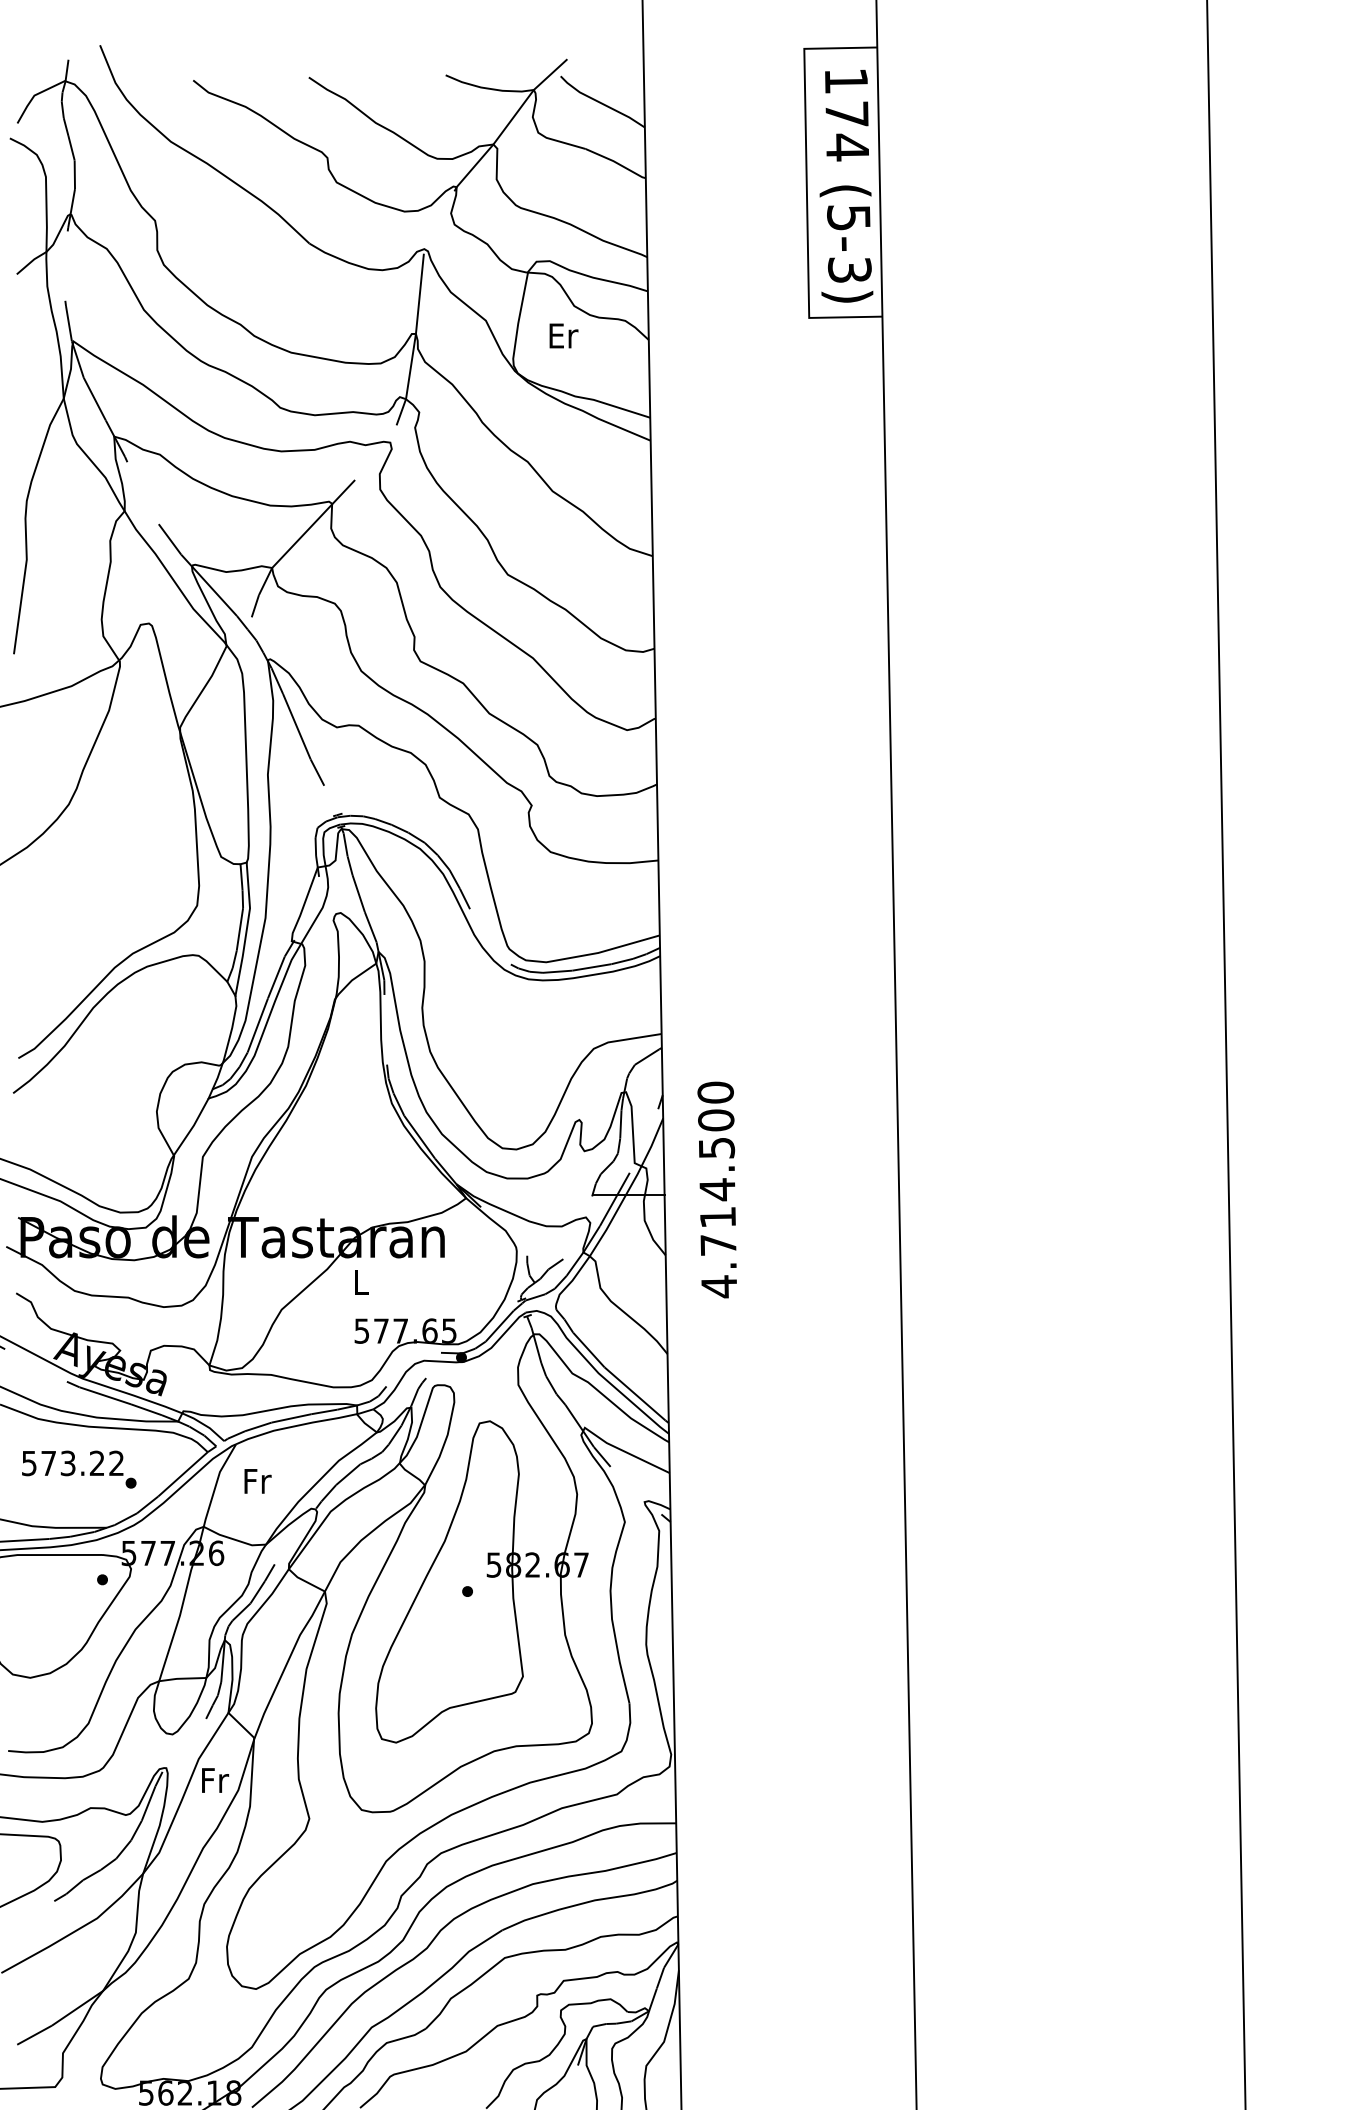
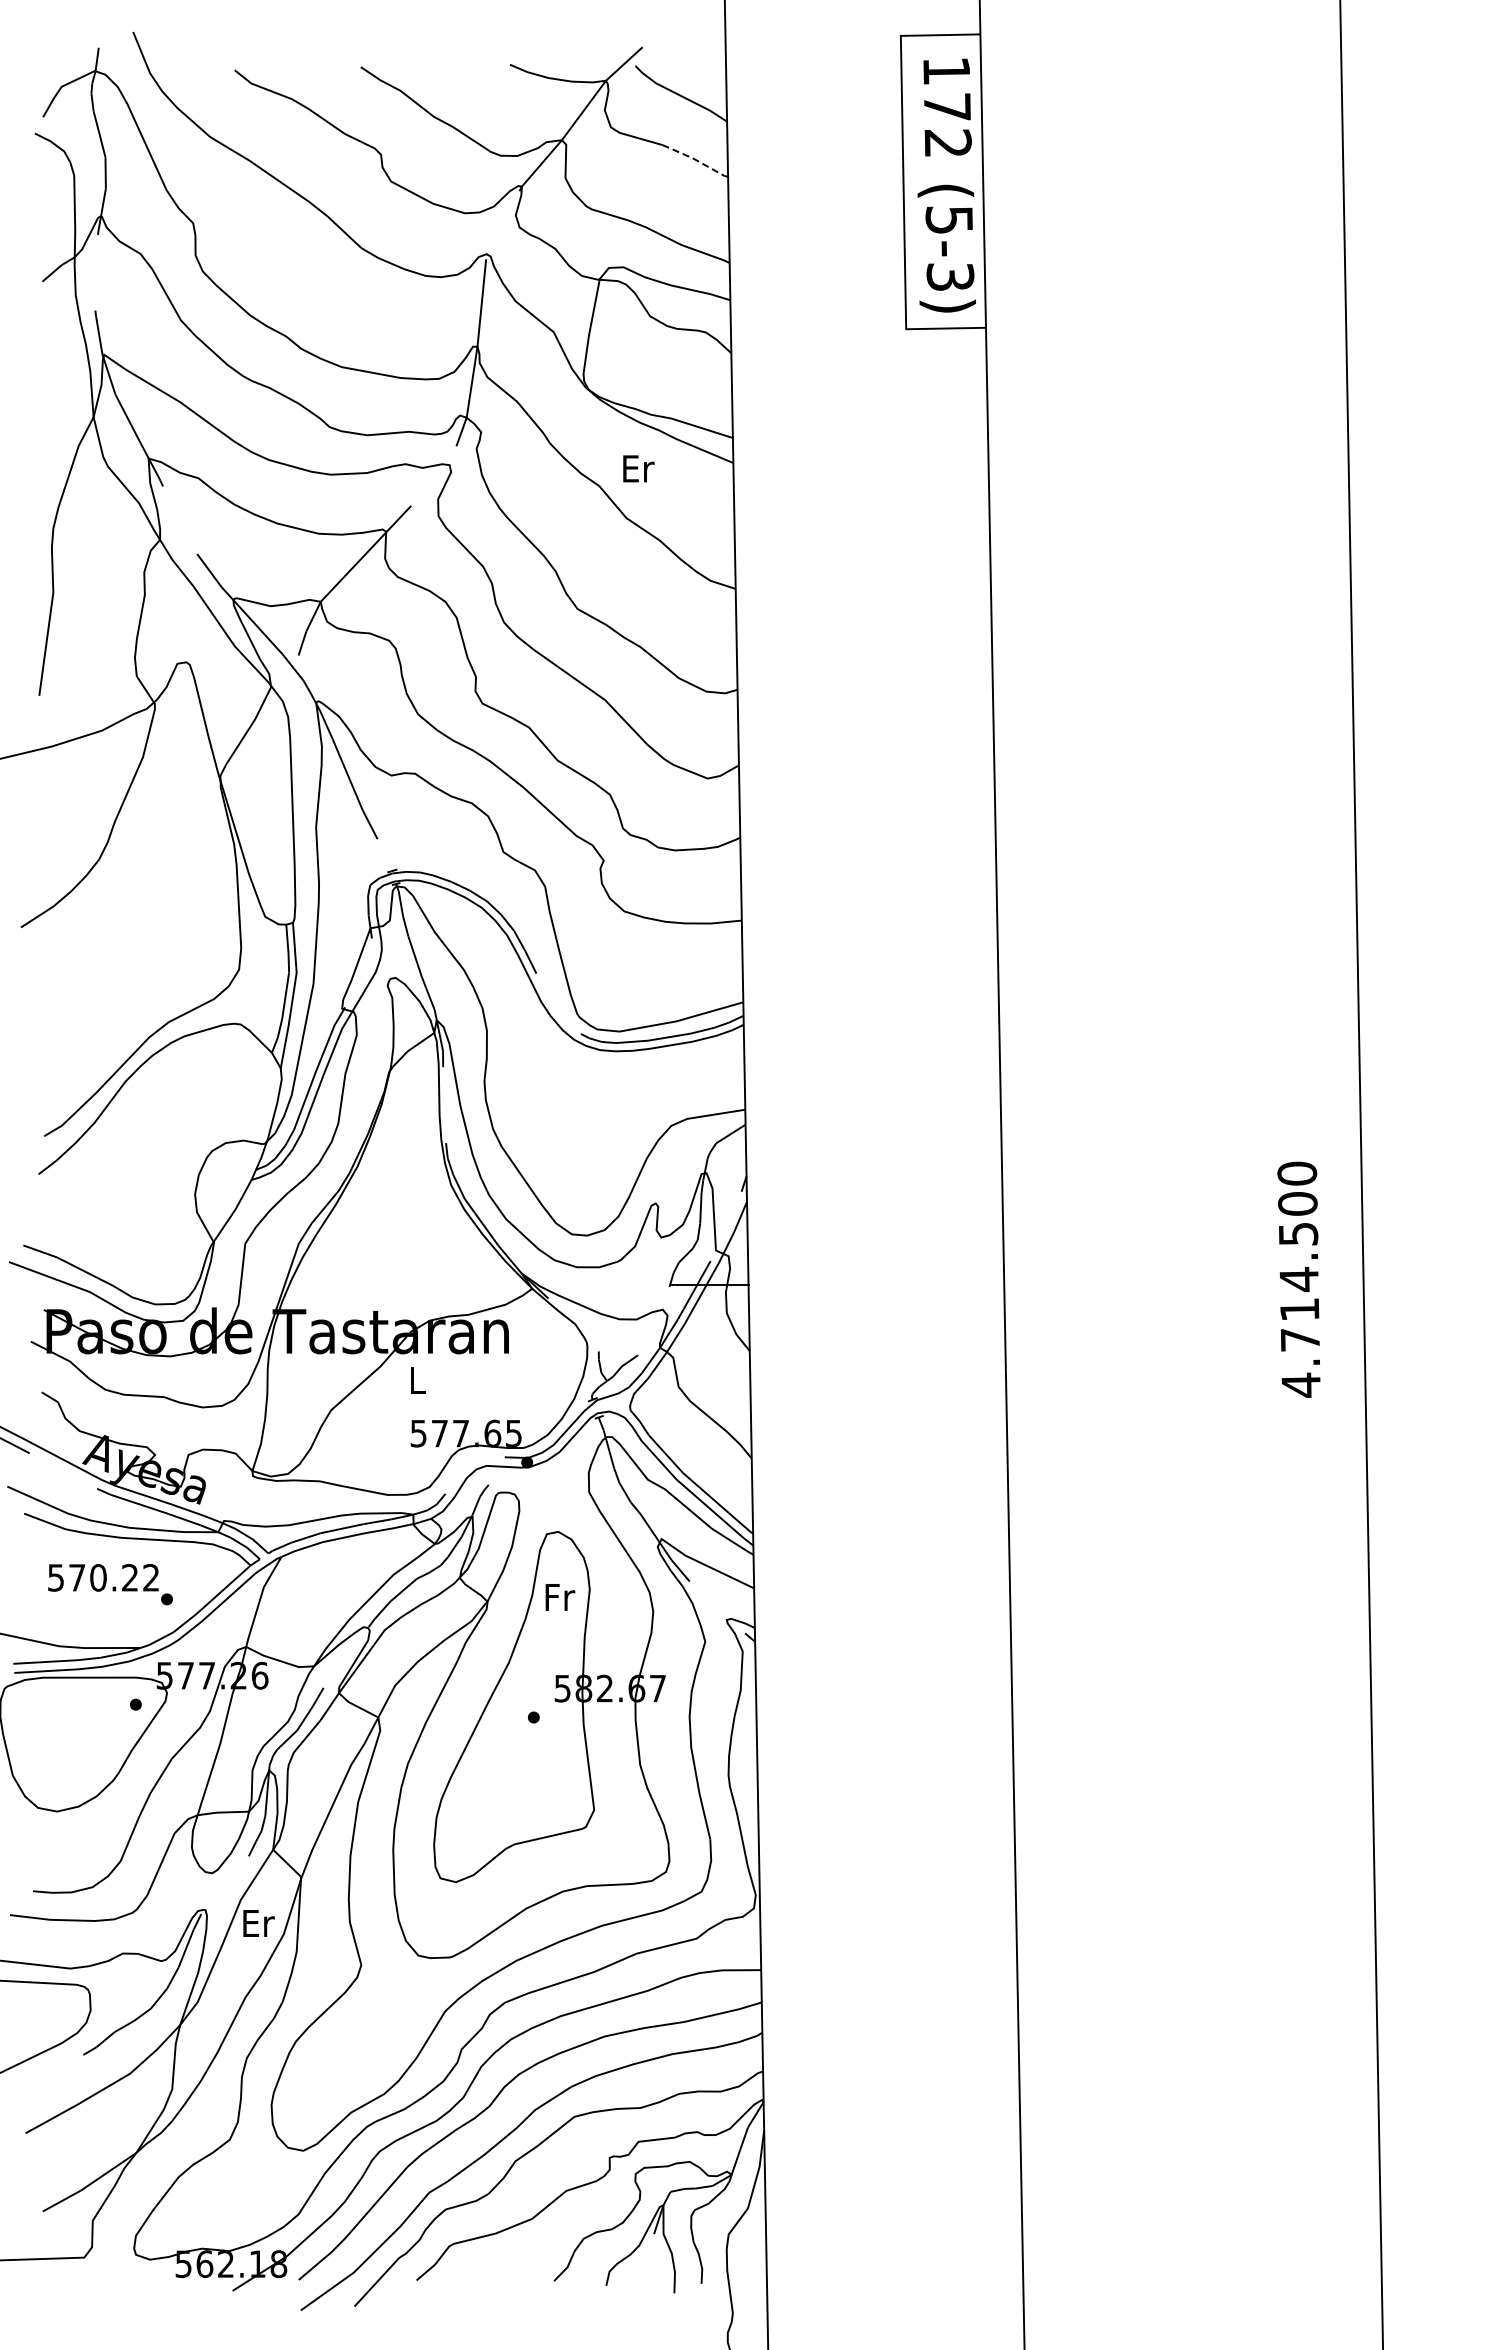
text: (847, 147) -> (947, 143), 174 -> 172
line: (616, 163) -> (696, 160), solid -> dashed
text: (563, 335) -> (638, 468), moved
text: (716, 1189) -> (1298, 1279), moved
text: (68, 1463) -> (98, 1577), 573.22 -> 570.22
text: (258, 1481) -> (560, 1597), moved
text: (215, 1780) -> (258, 1923), Fr -> Er

